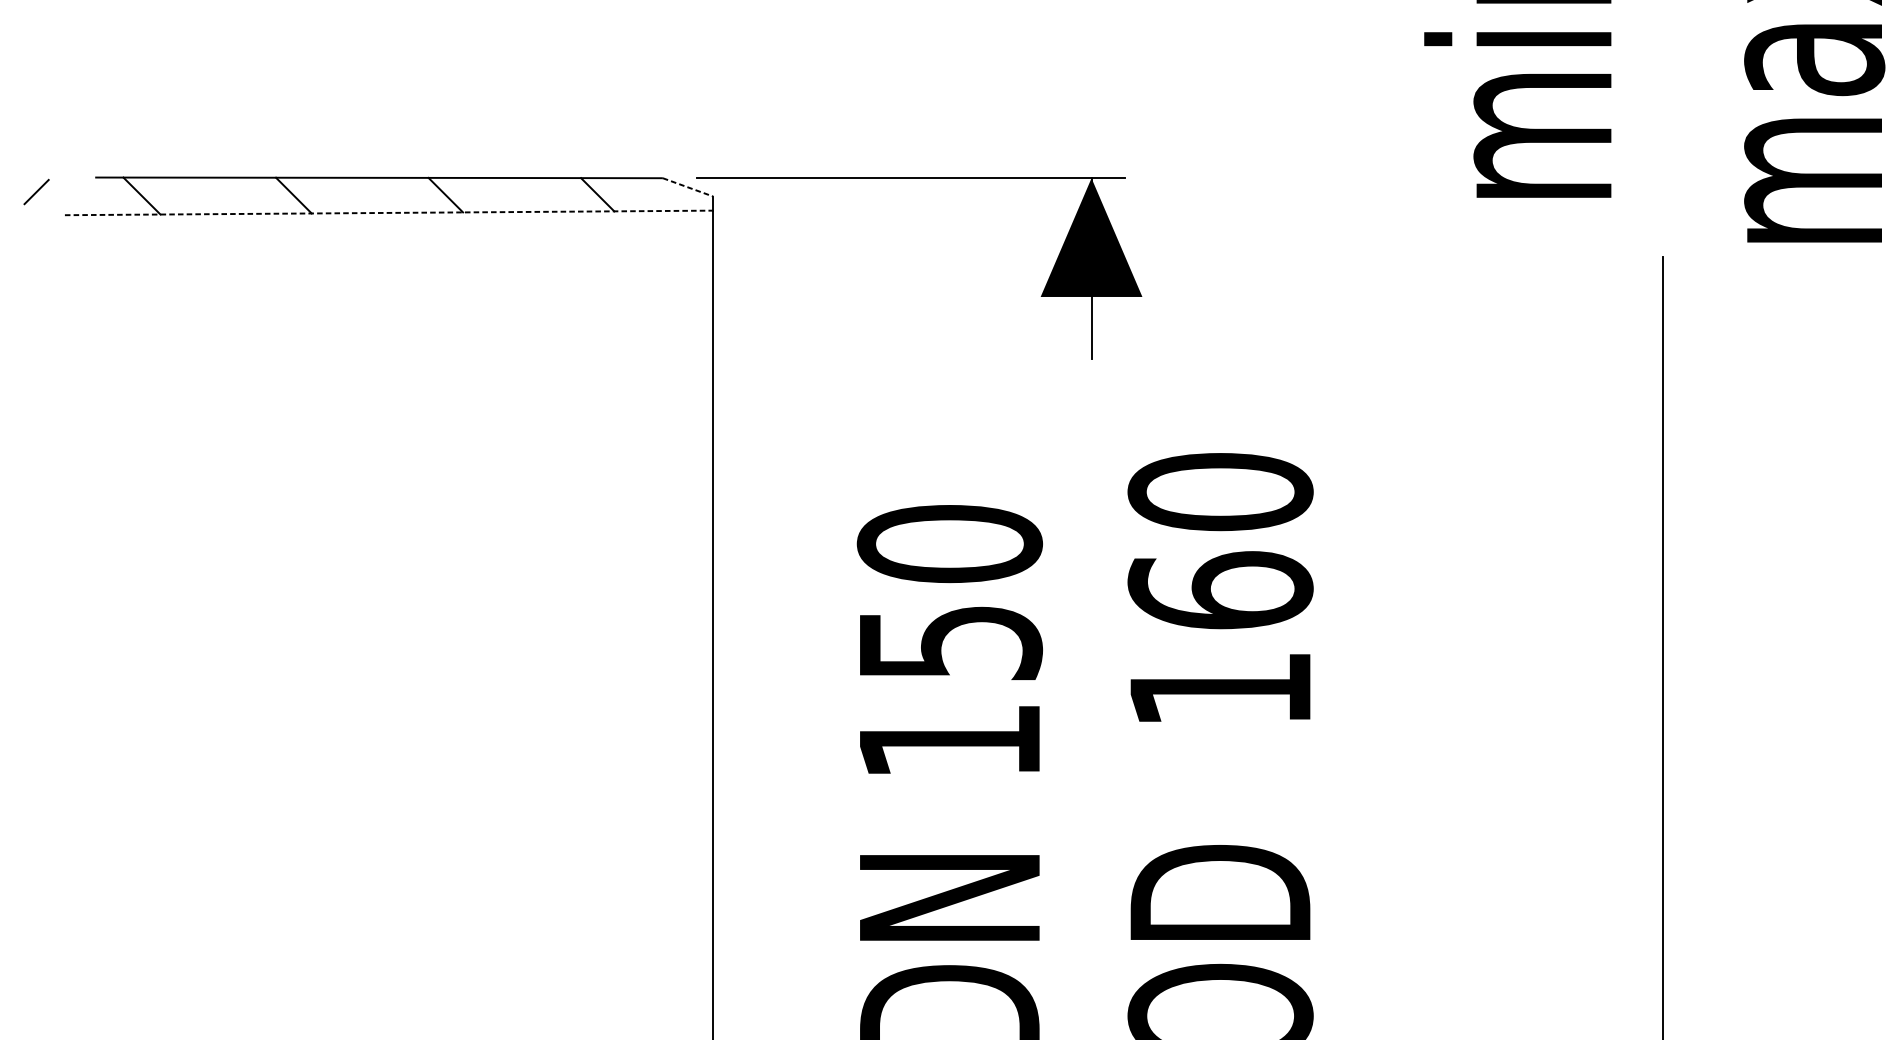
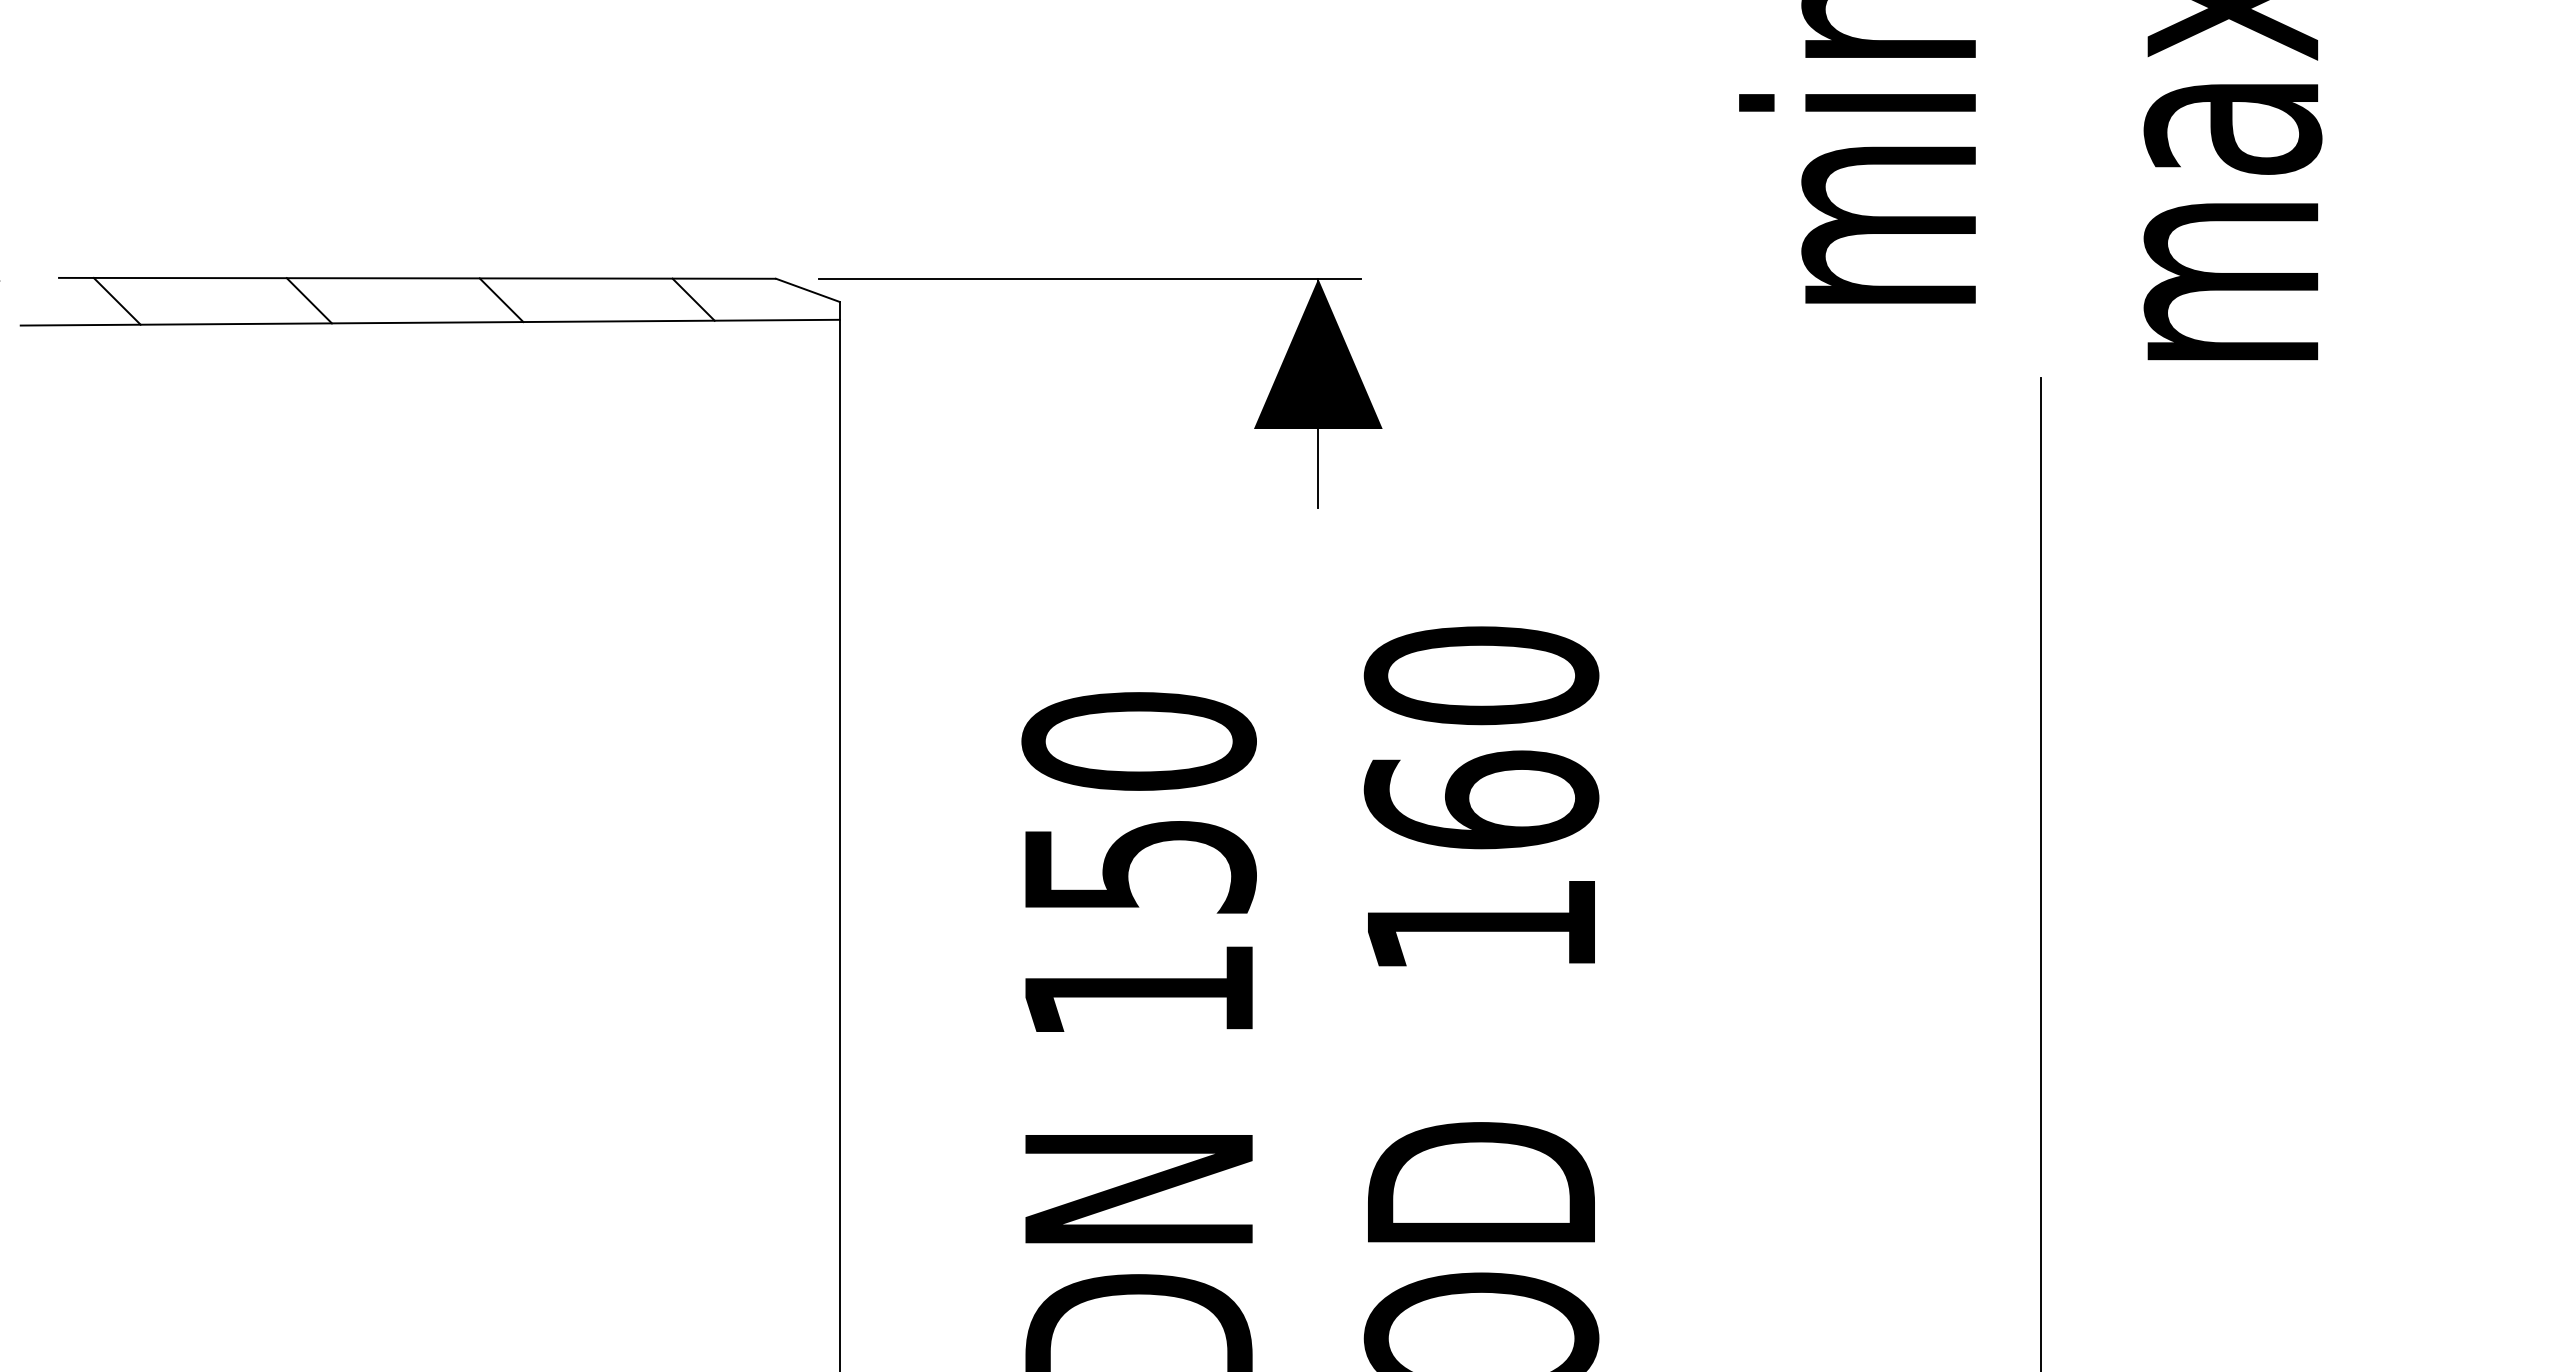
line: (687, 187) -> (807, 290), dashed -> solid
line: (389, 212) -> (430, 322), dashed -> solid

